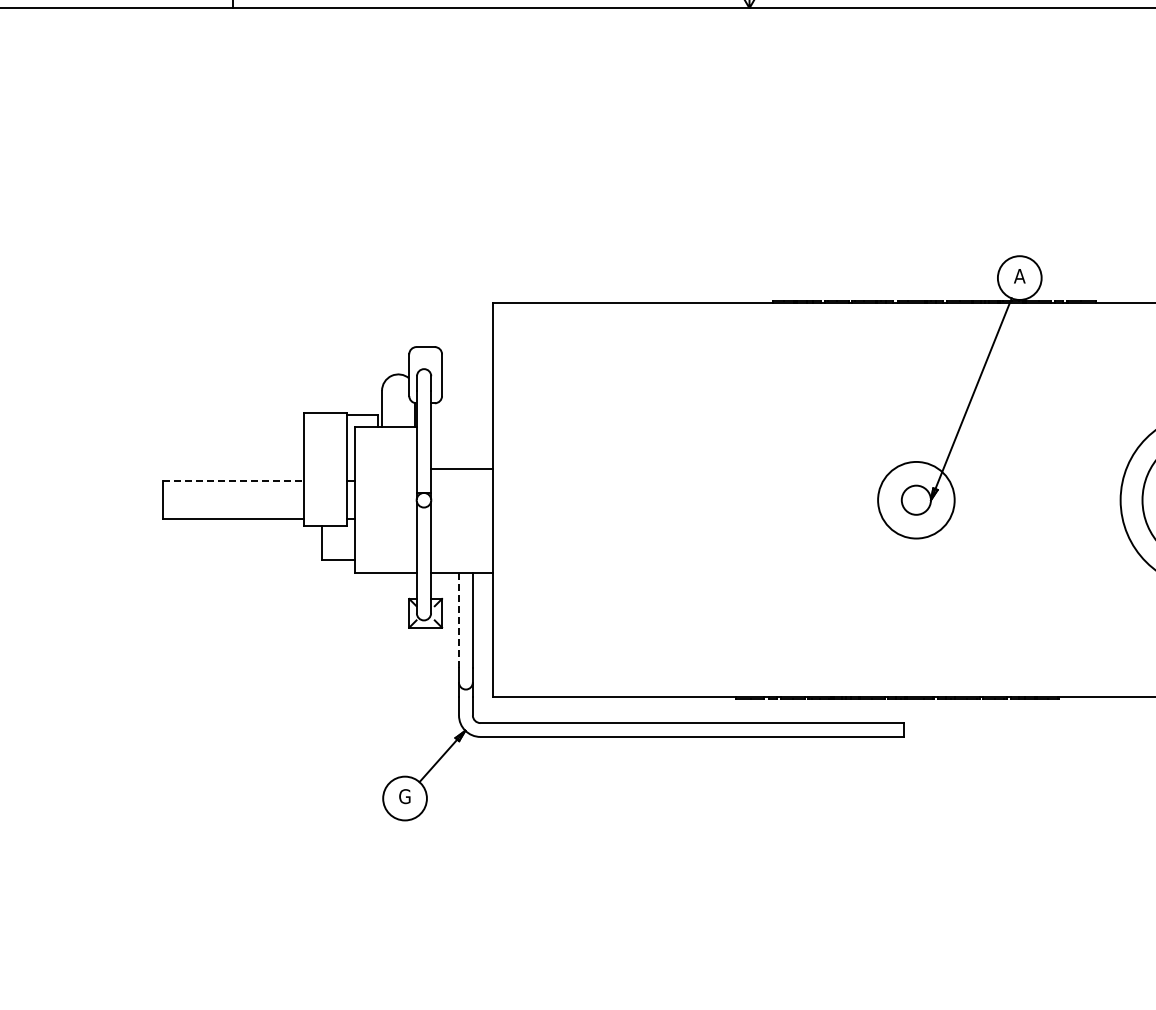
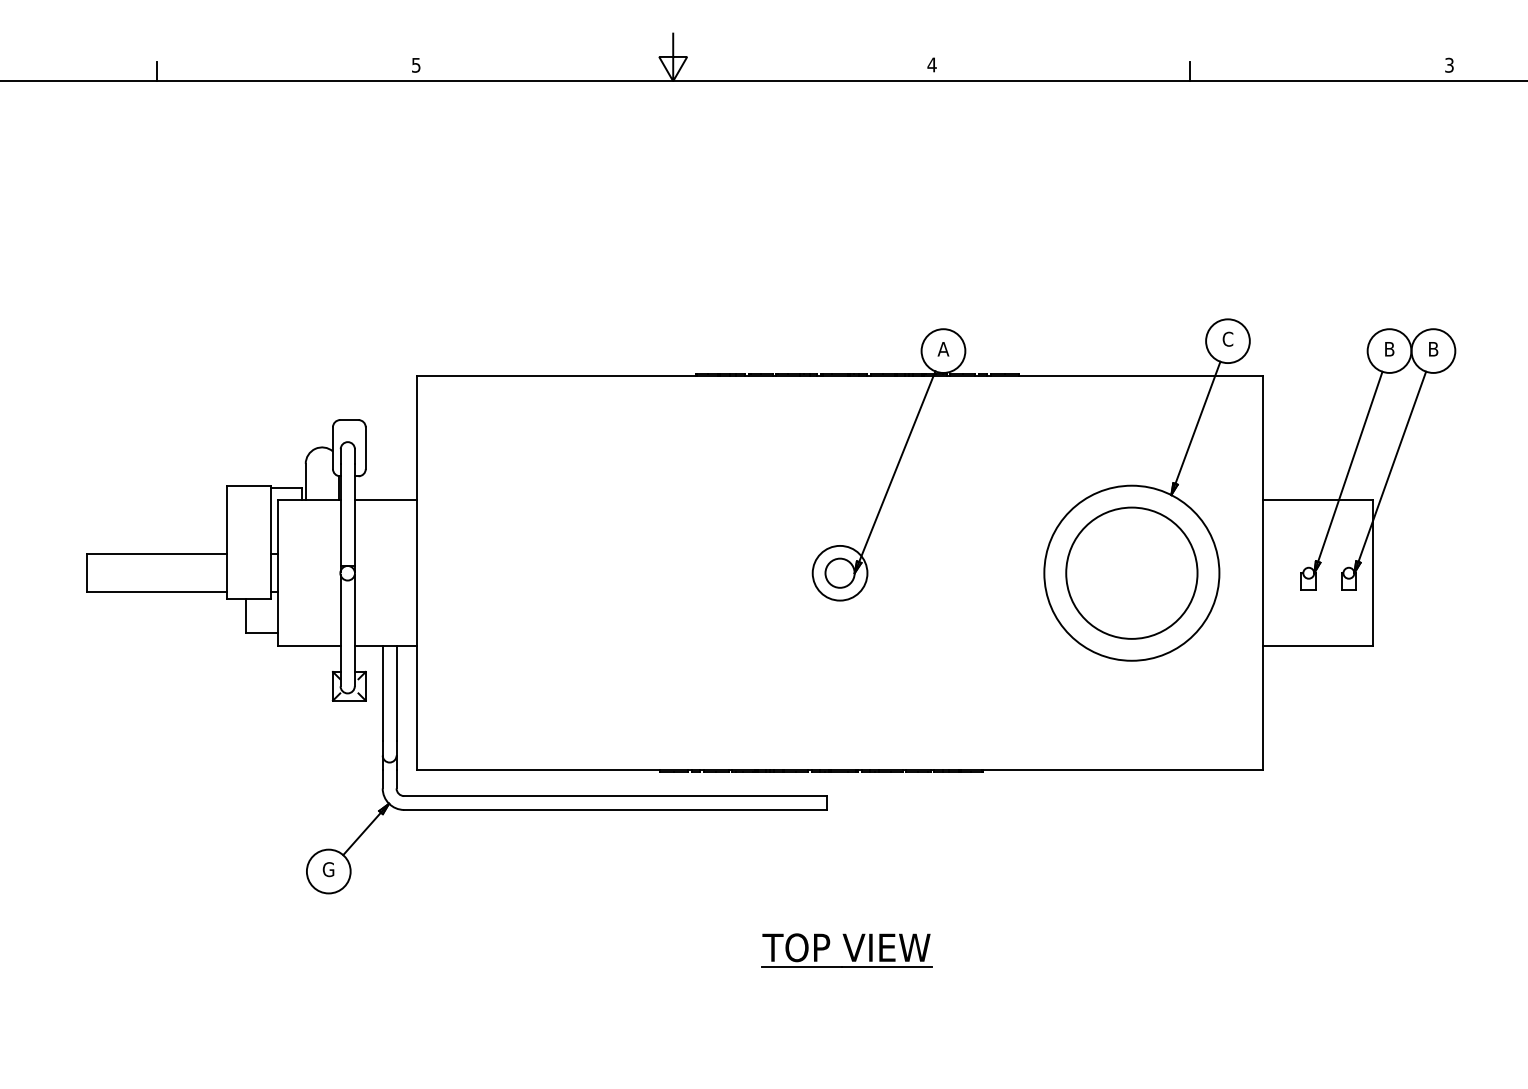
line: (461, 469) -> (385, 500), moved
line: (233, 481) -> (157, 554), dashed -> solid
circle: (915, 499) -> (839, 572), size x0.71
line: (458, 621) -> (382, 694), dashed -> solid
part: (922, 877) -> (846, 950), added

